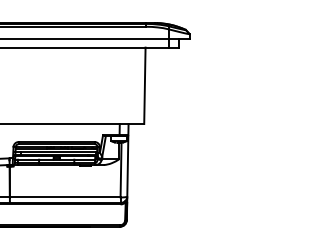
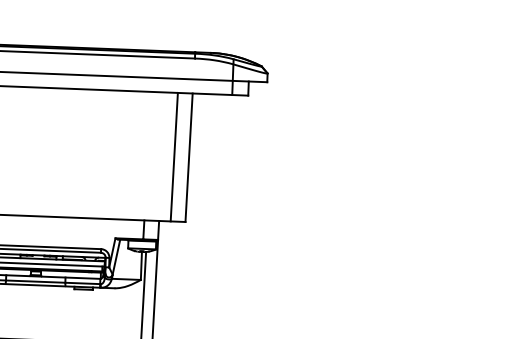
line: (135, 85) -> (173, 156), added

